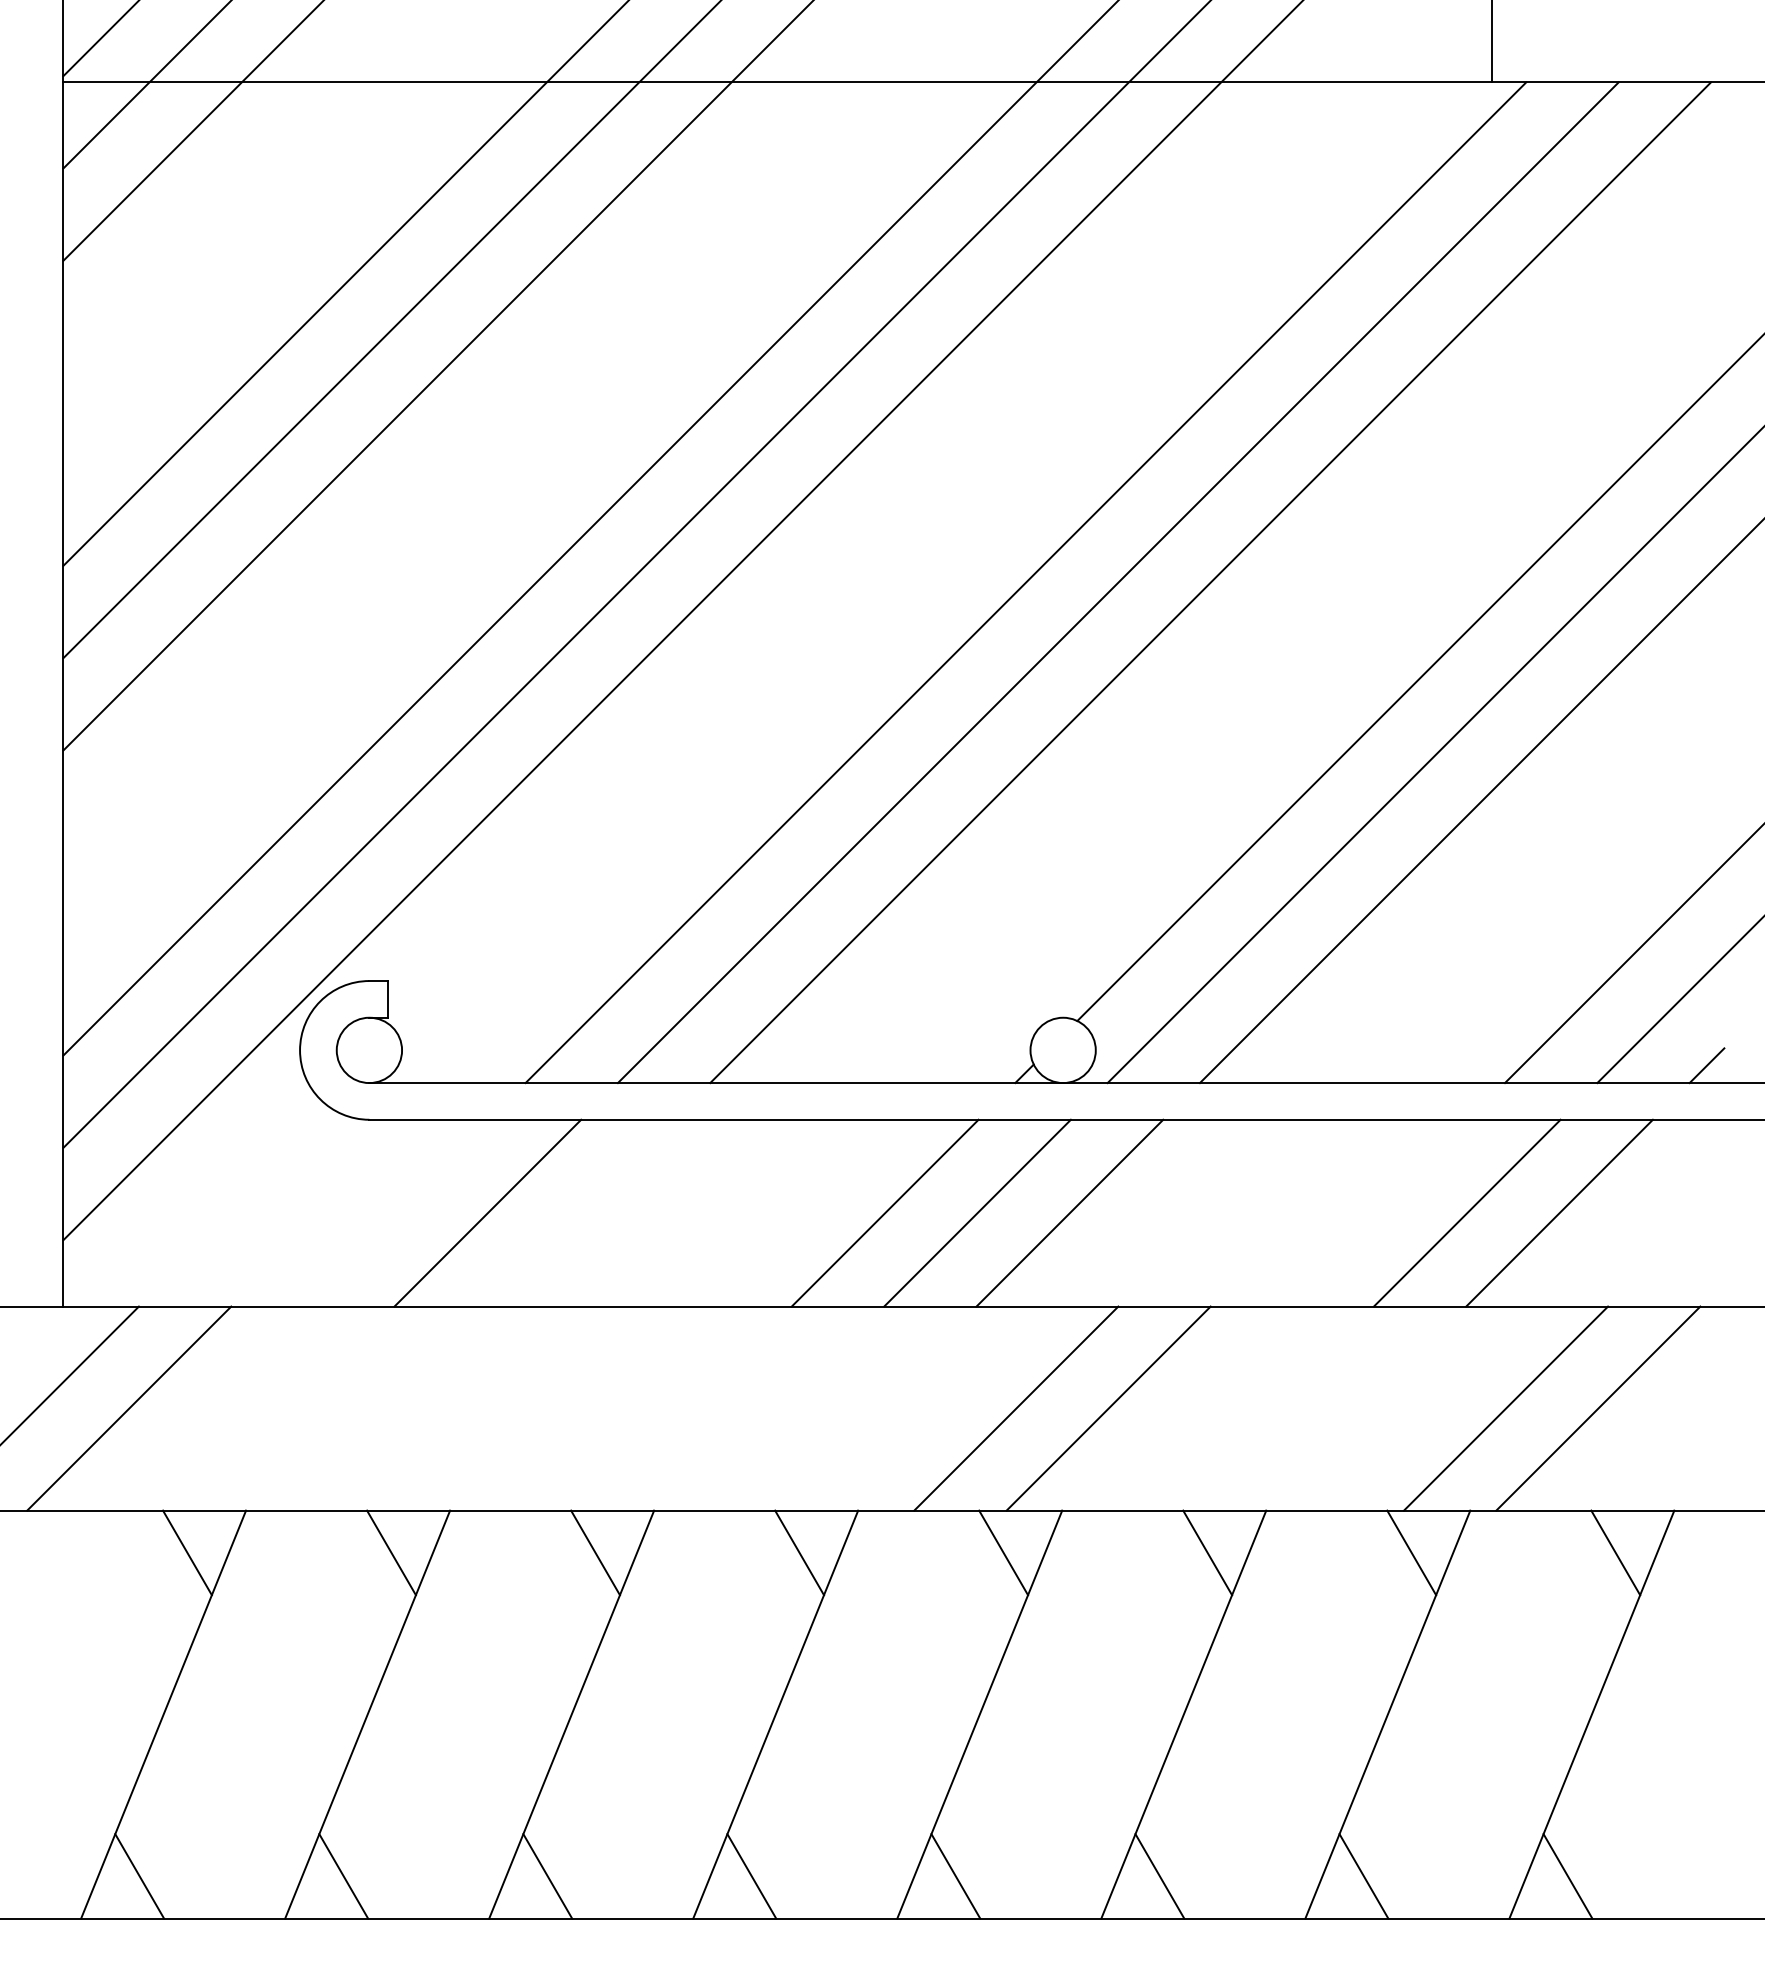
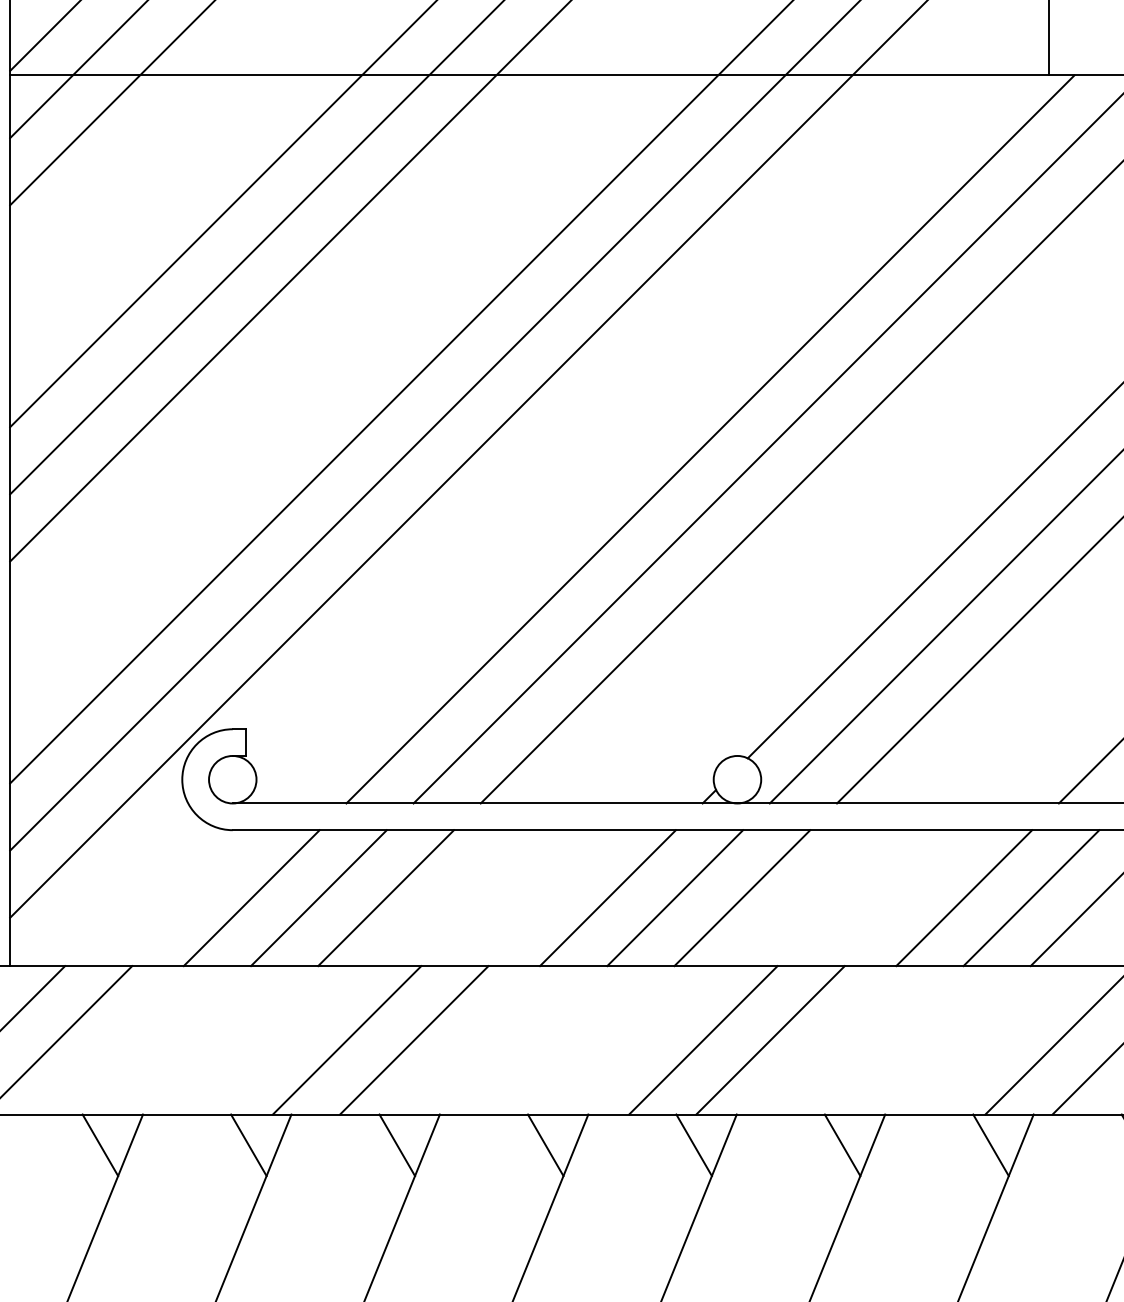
line: (395, 1212) -> (251, 897), added
line: (579, 1212) -> (385, 897), added
line: (1374, 1212) -> (963, 897), added
line: (526, 1408) -> (347, 1040), added
line: (618, 1408) -> (413, 1040), added

